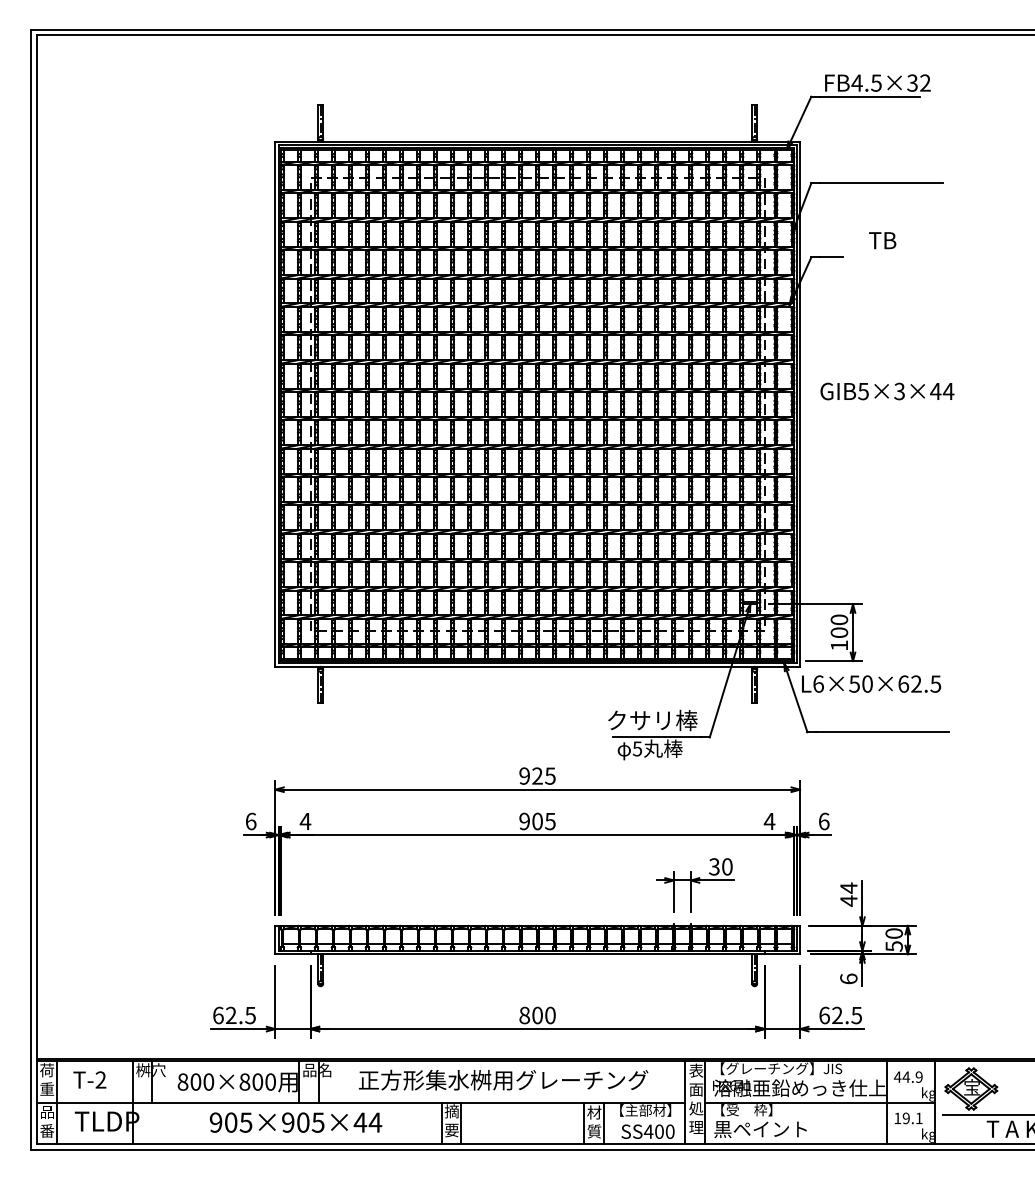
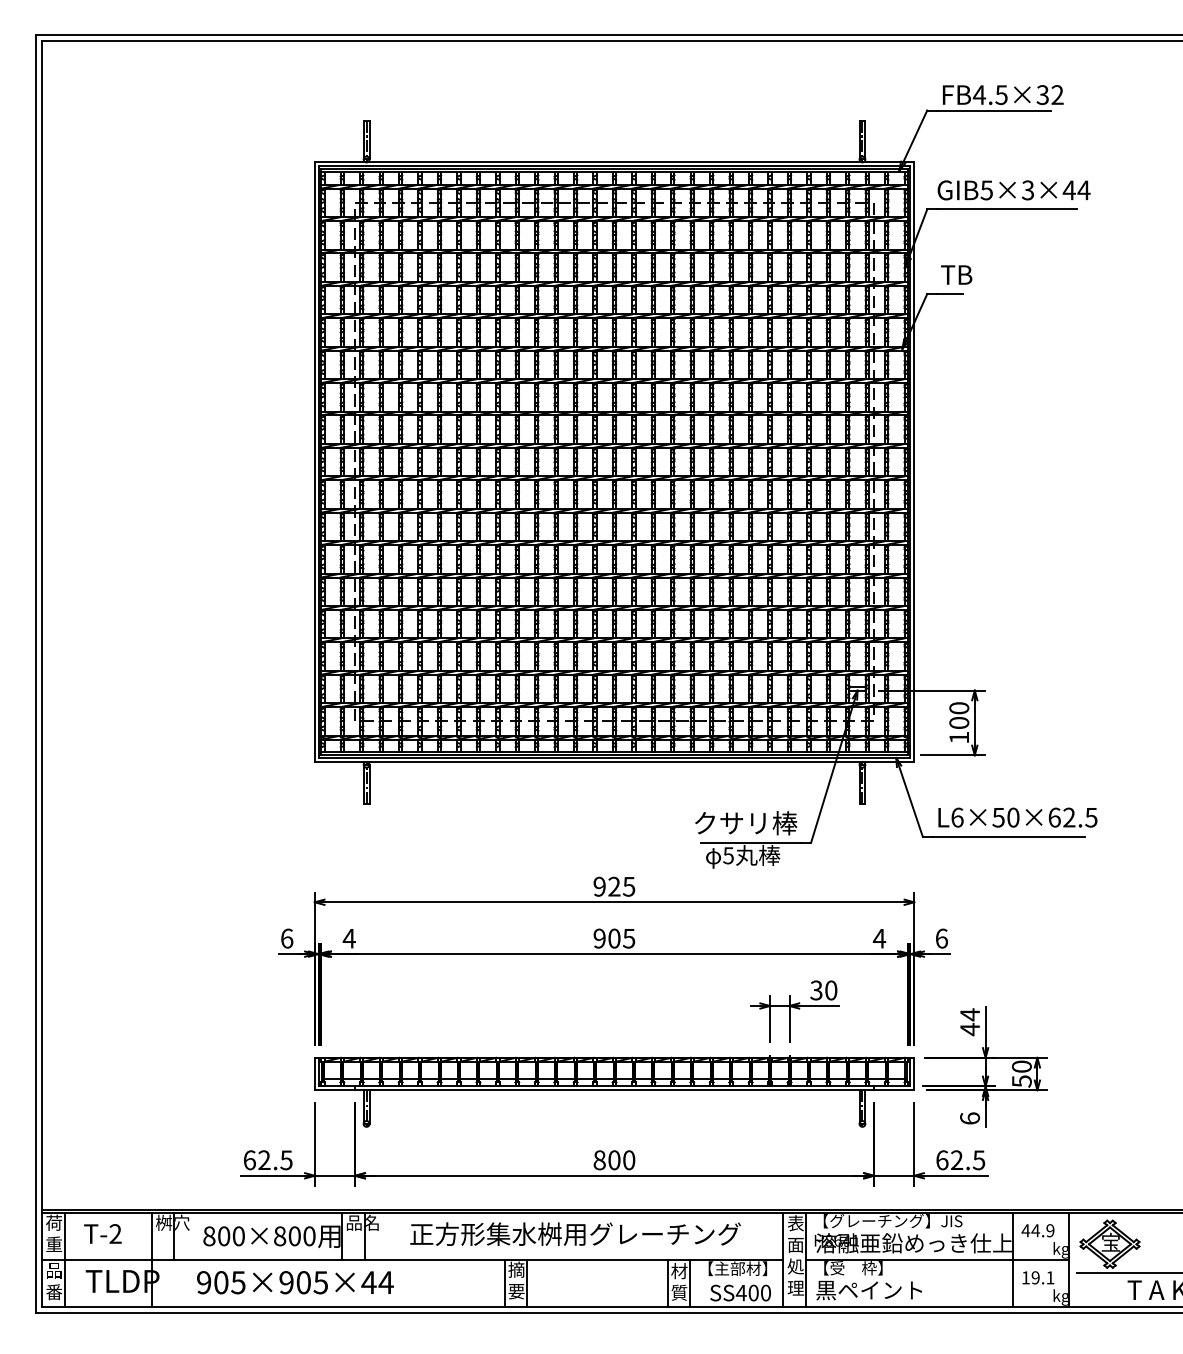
text: (882, 240) -> (956, 274), moved
text: (886, 391) -> (1013, 190), moved
text: (871, 683) -> (1017, 817), moved
text: (296, 1122) -> (295, 1282), moved

